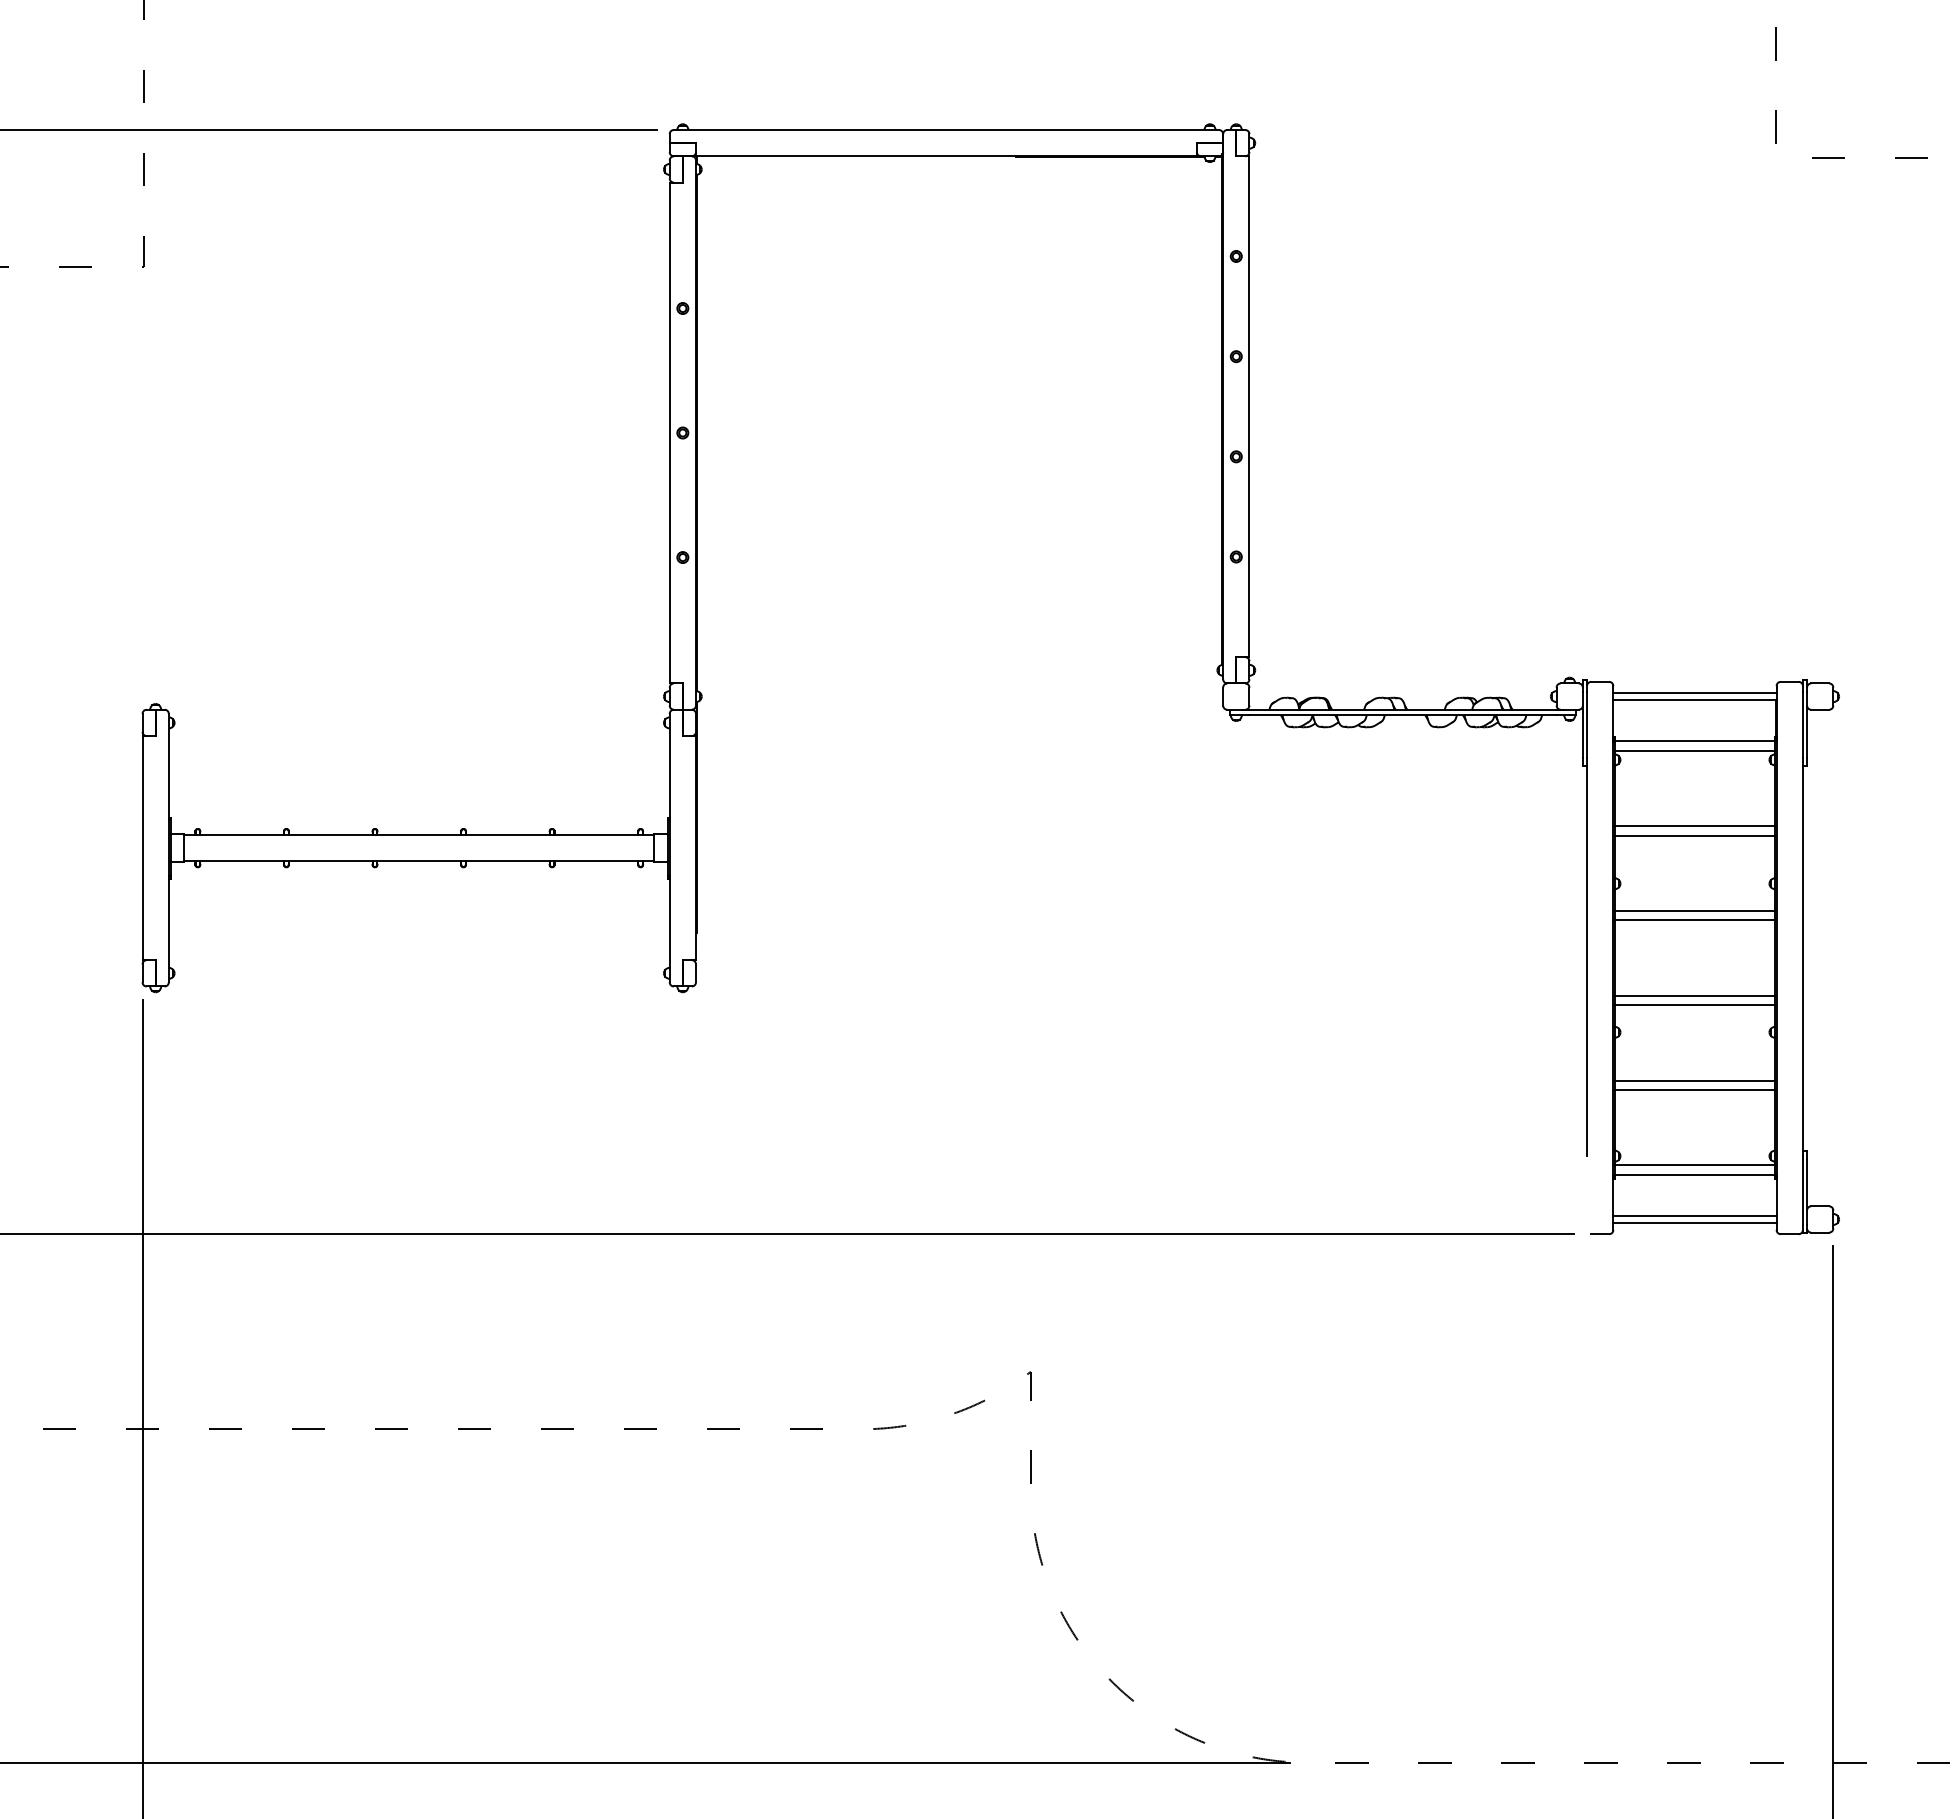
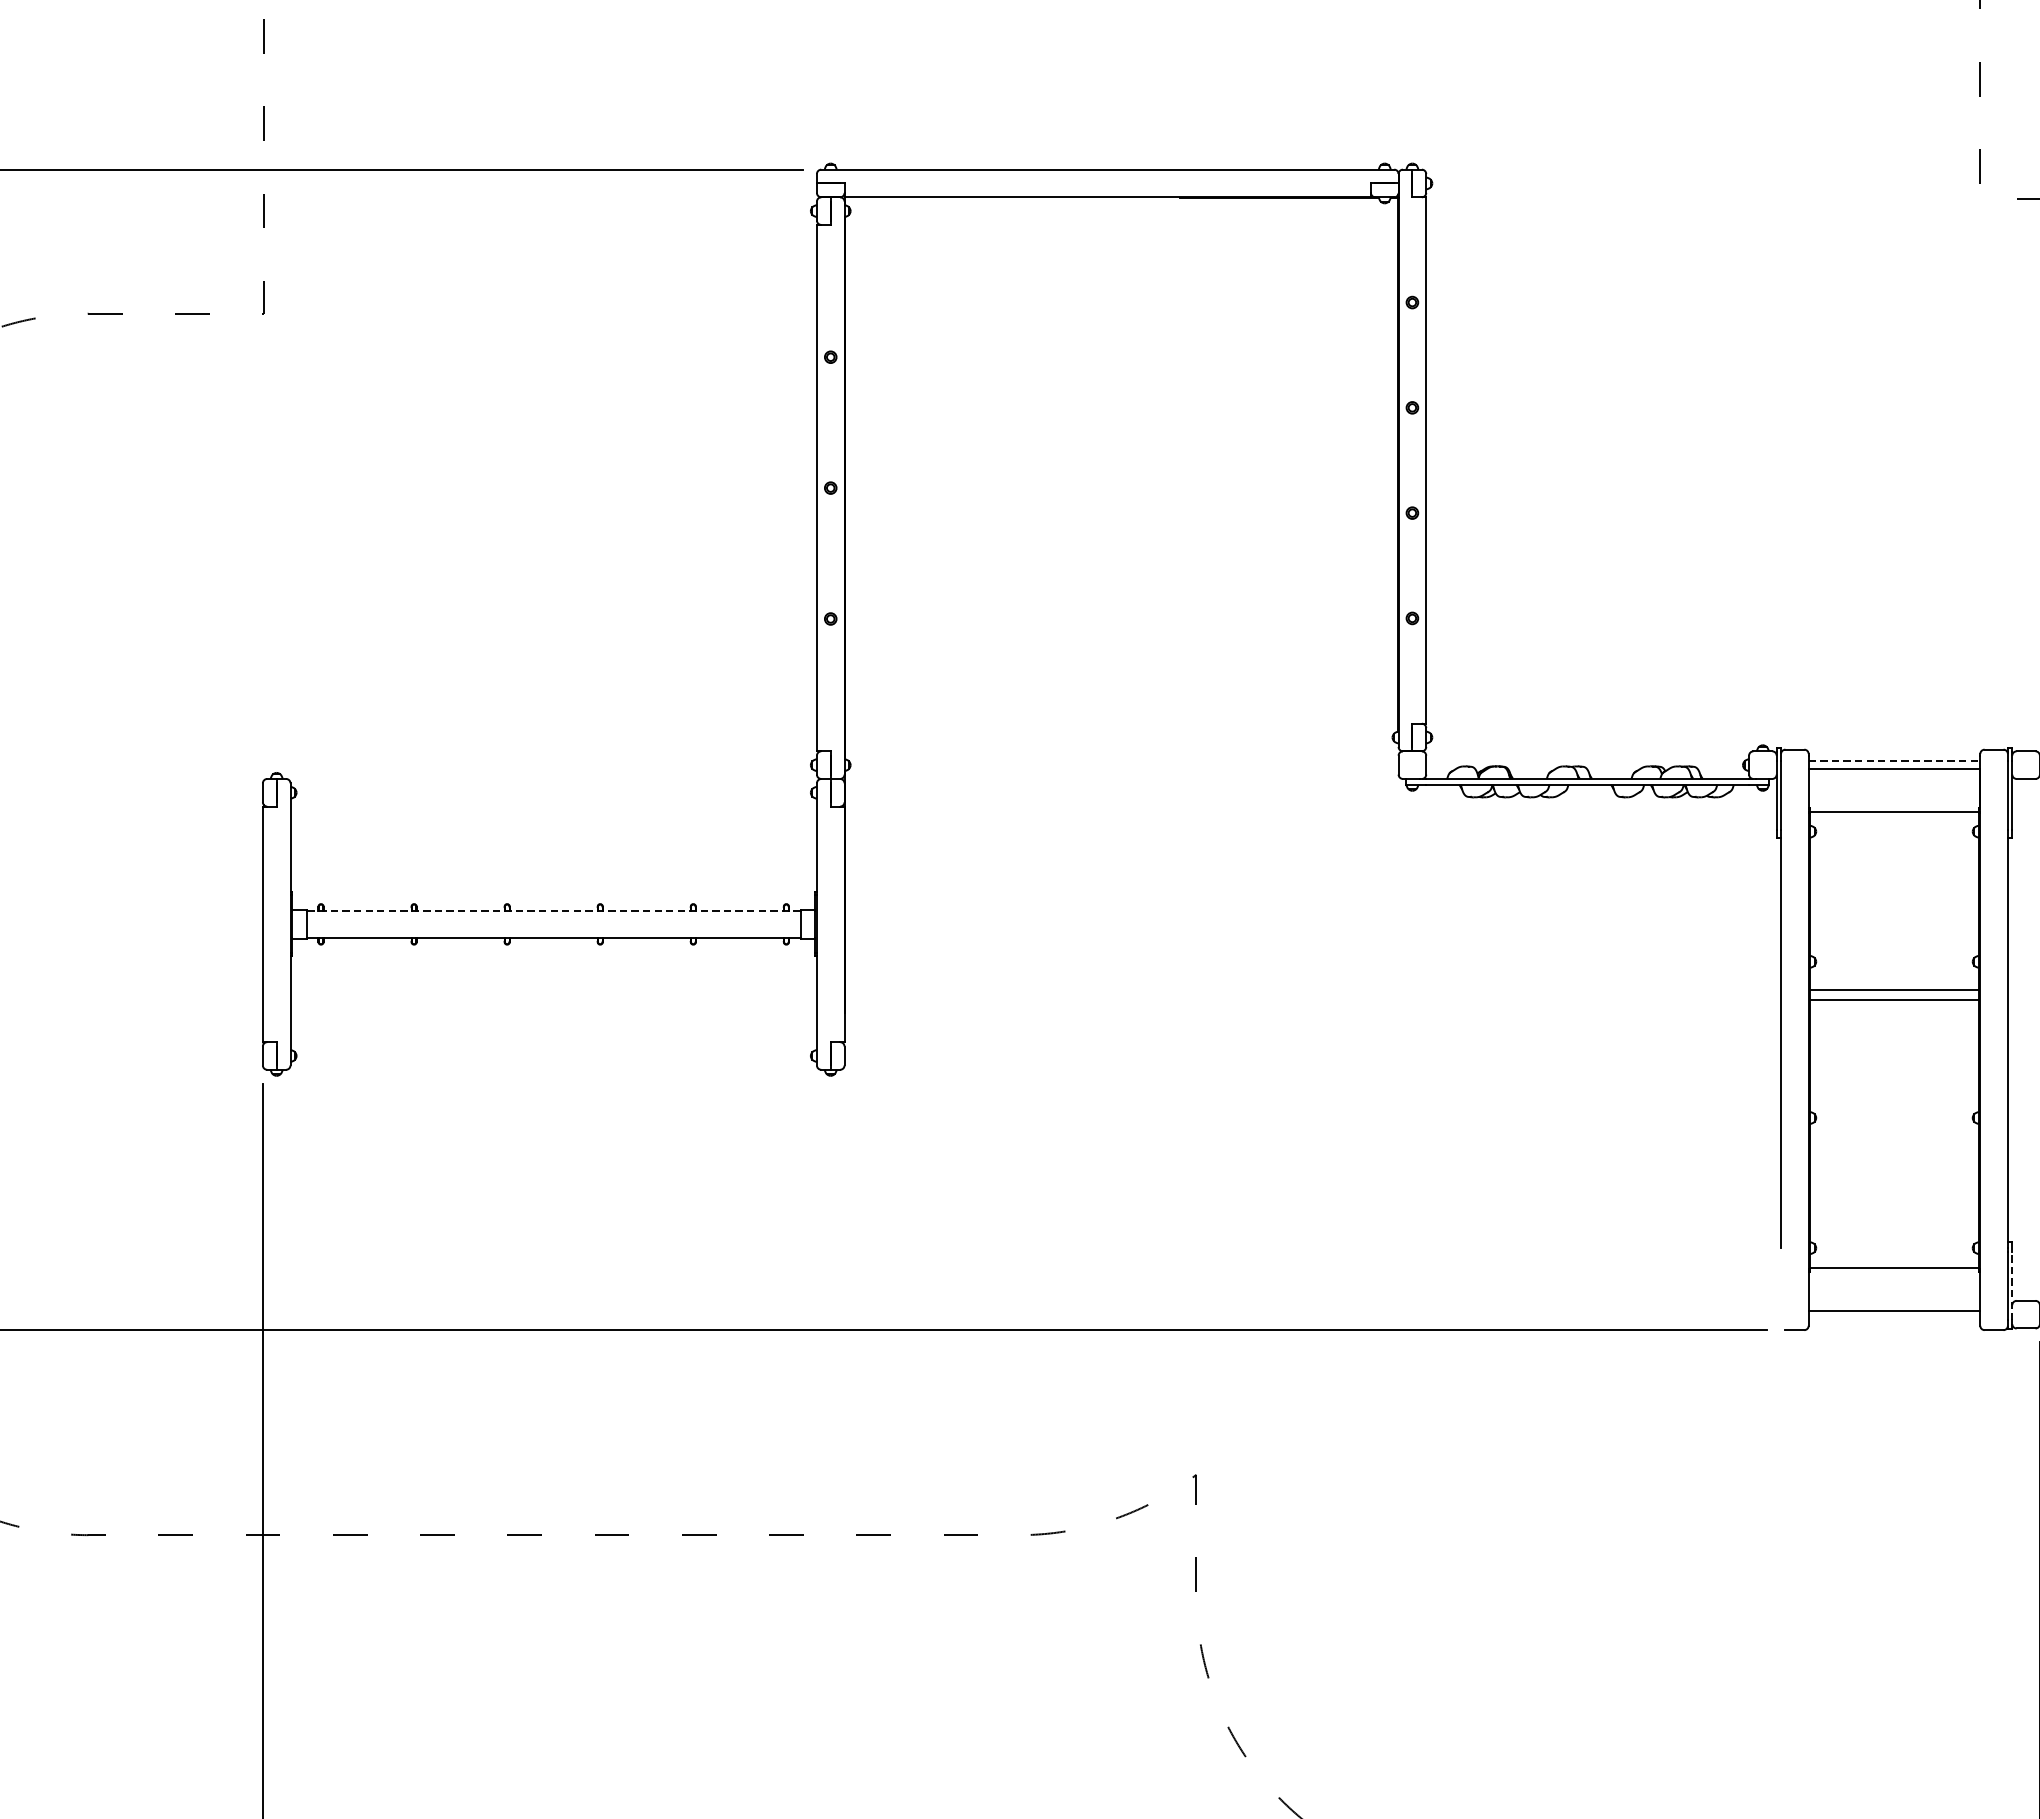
line: (1694, 692) -> (1893, 760), solid -> dashed
line: (1694, 750) -> (1893, 821), removed
line: (1694, 826) -> (1893, 901), removed
line: (419, 834) -> (553, 910), solid -> dashed
line: (1694, 835) -> (1893, 911), removed
line: (1694, 995) -> (1893, 1079), removed
line: (1694, 1005) -> (1893, 1089), removed
line: (1694, 1080) -> (1893, 1168), removed
line: (1694, 1089) -> (1893, 1178), removed
line: (1694, 1165) -> (1893, 1257), removed
line: (1807, 1192) -> (2012, 1286), solid -> dashed
line: (1694, 1223) -> (1893, 1318), removed

